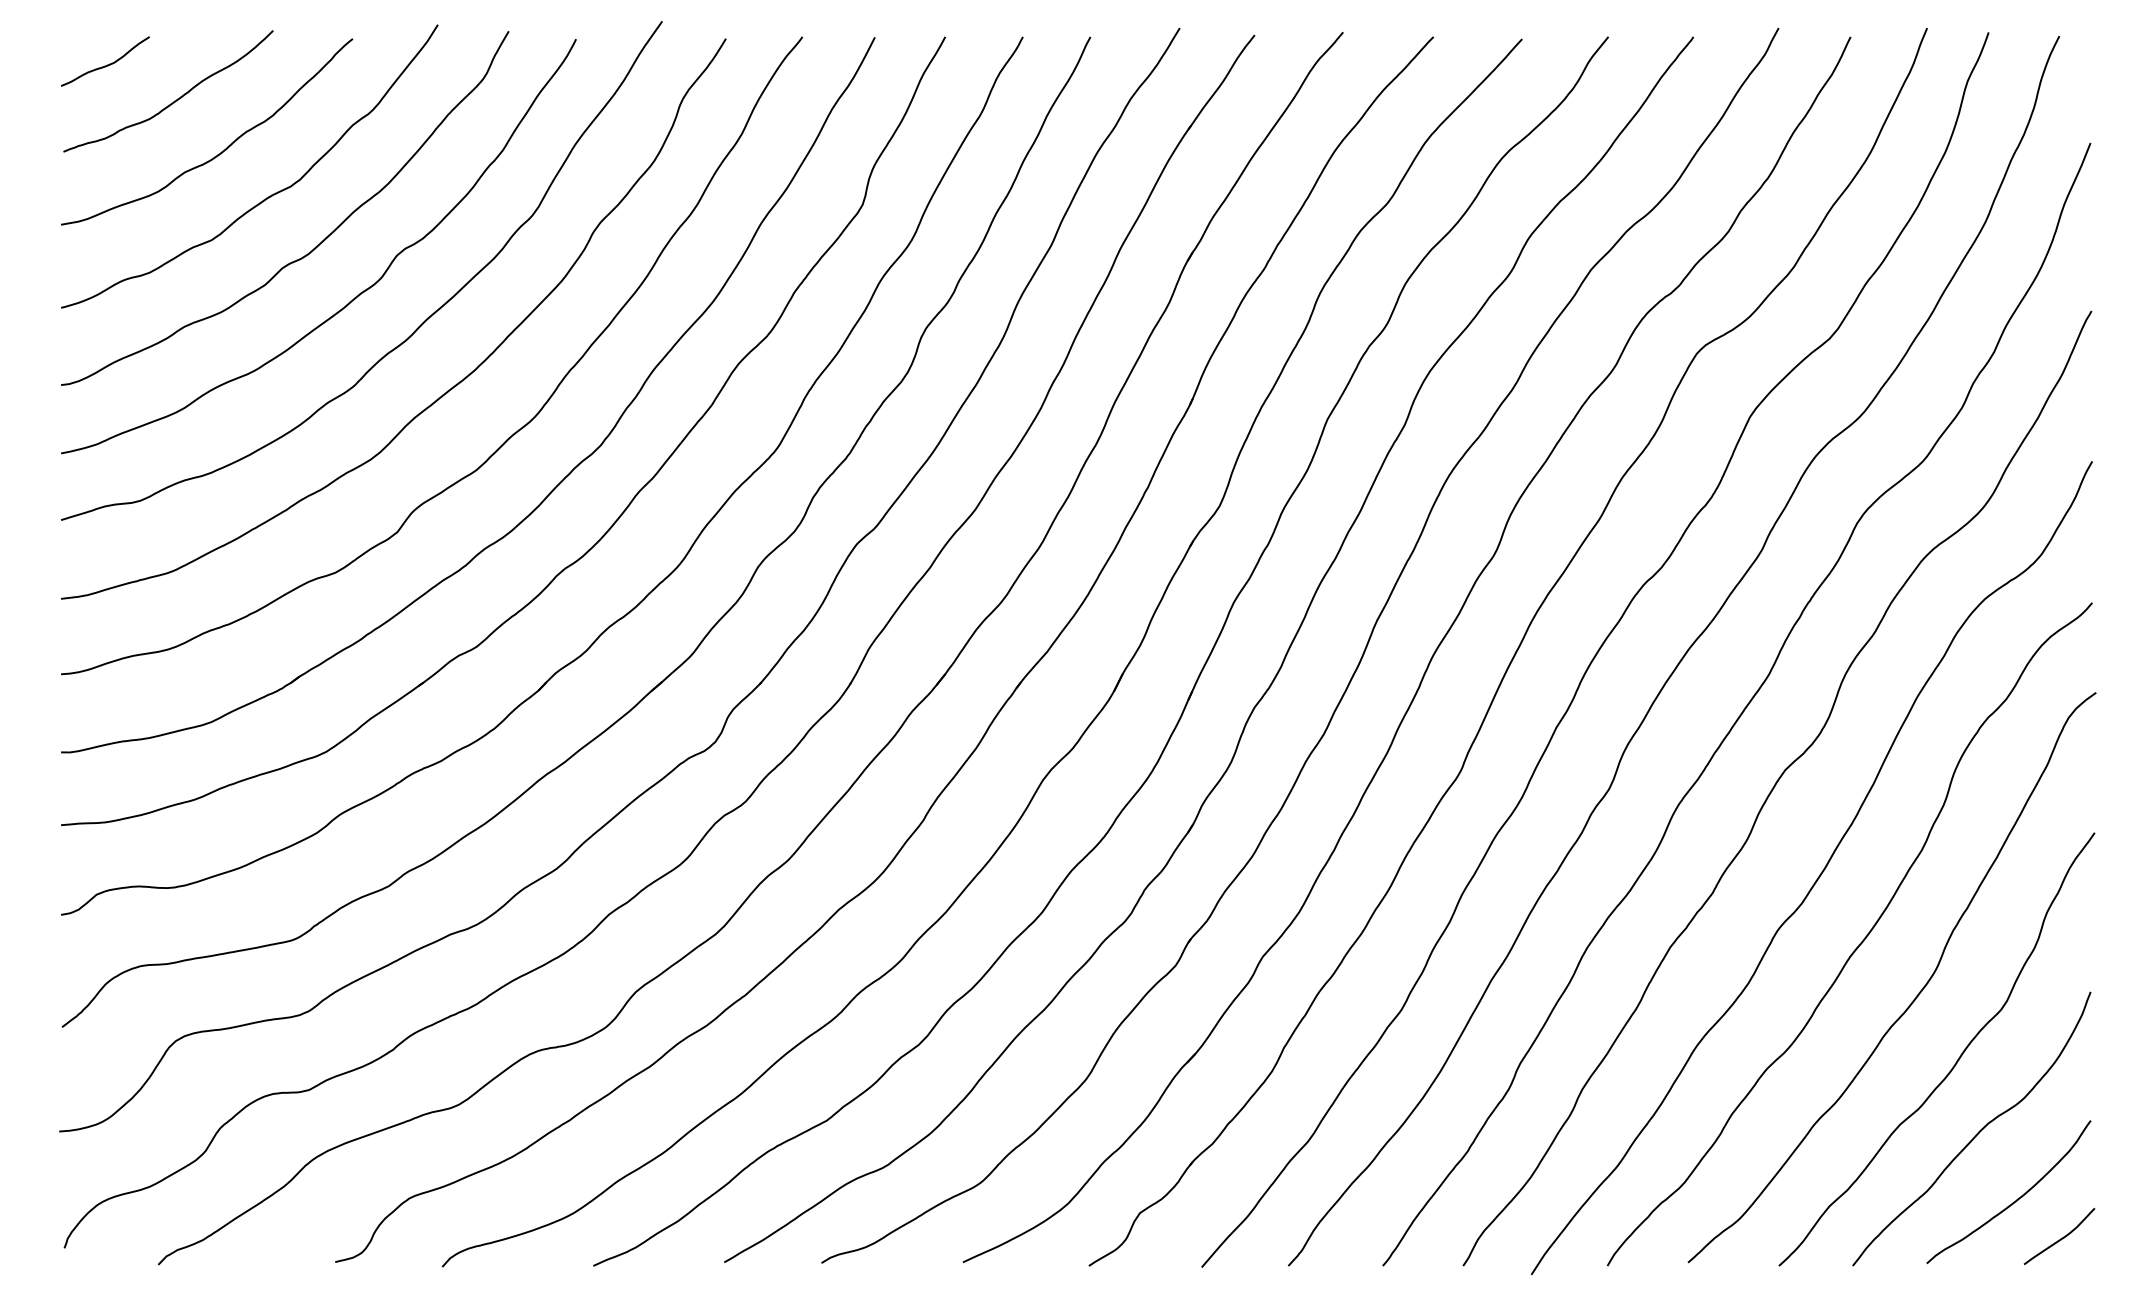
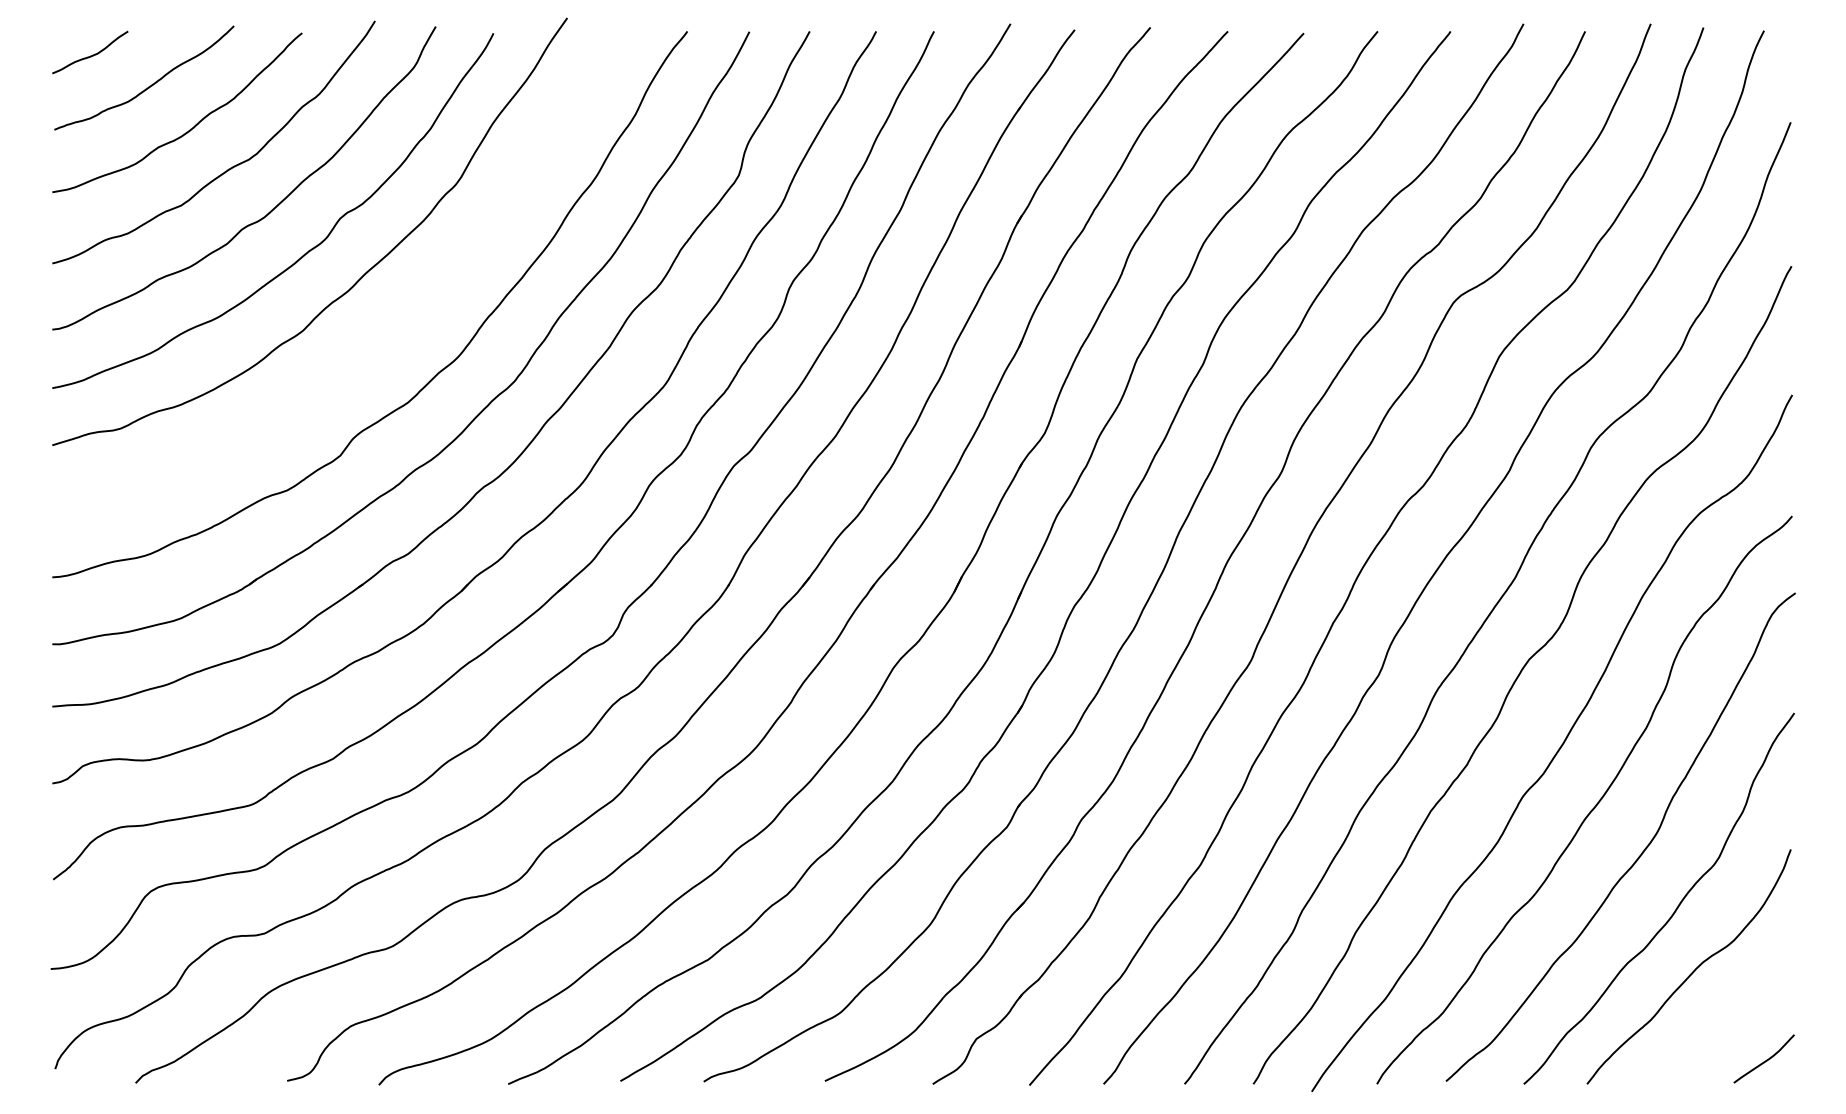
curve: (448, 389) -> (384, 333), removed
curve: (2013, 1201) -> (1724, 1028), removed

